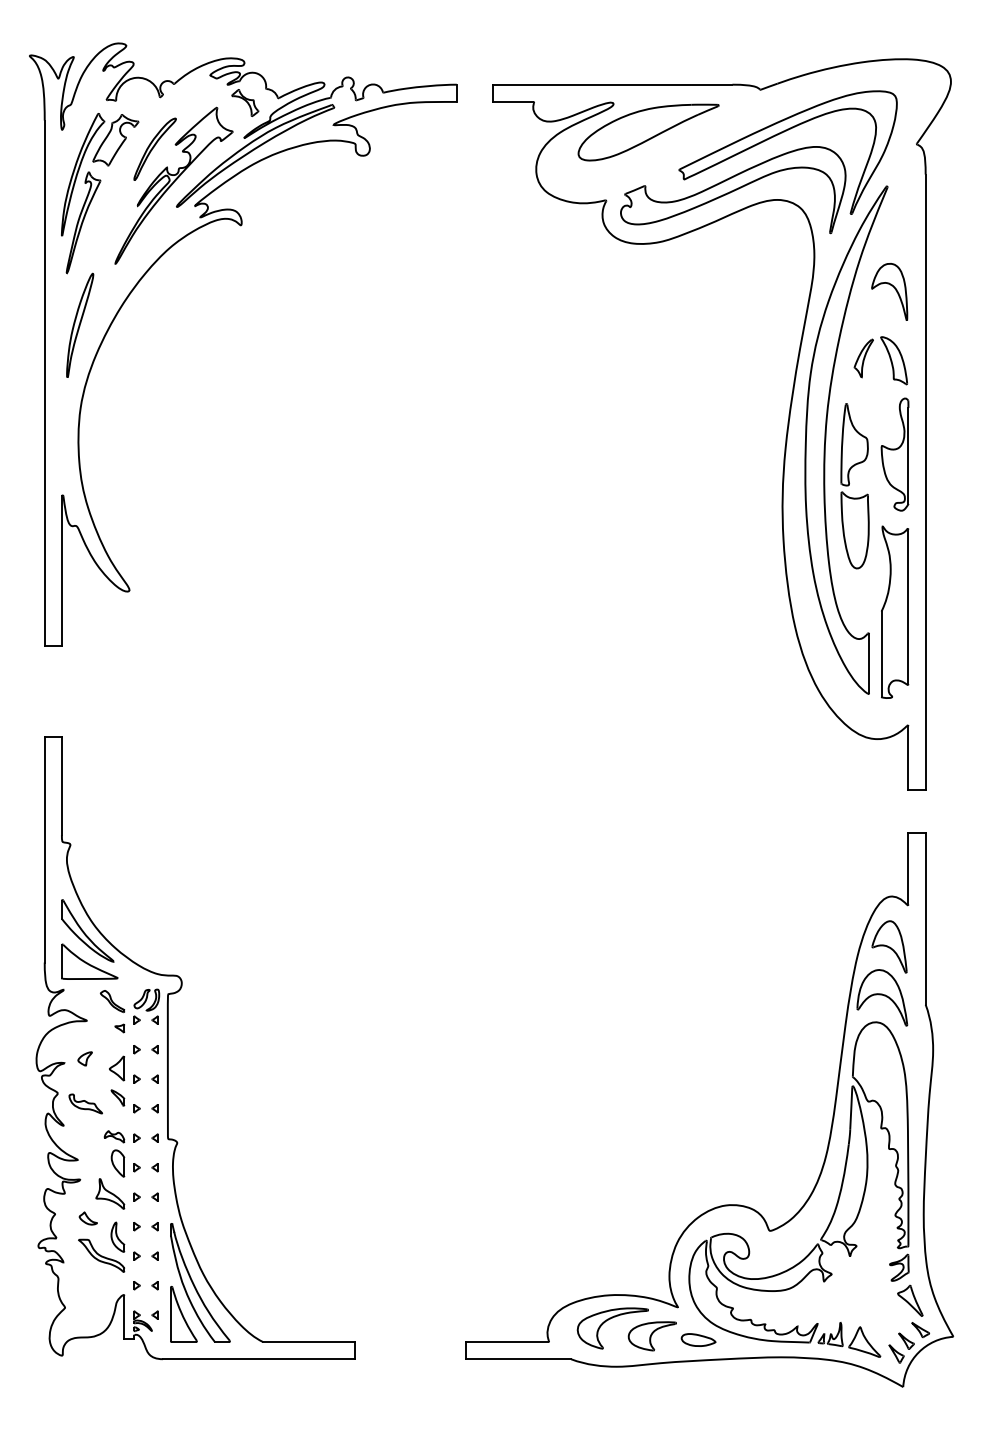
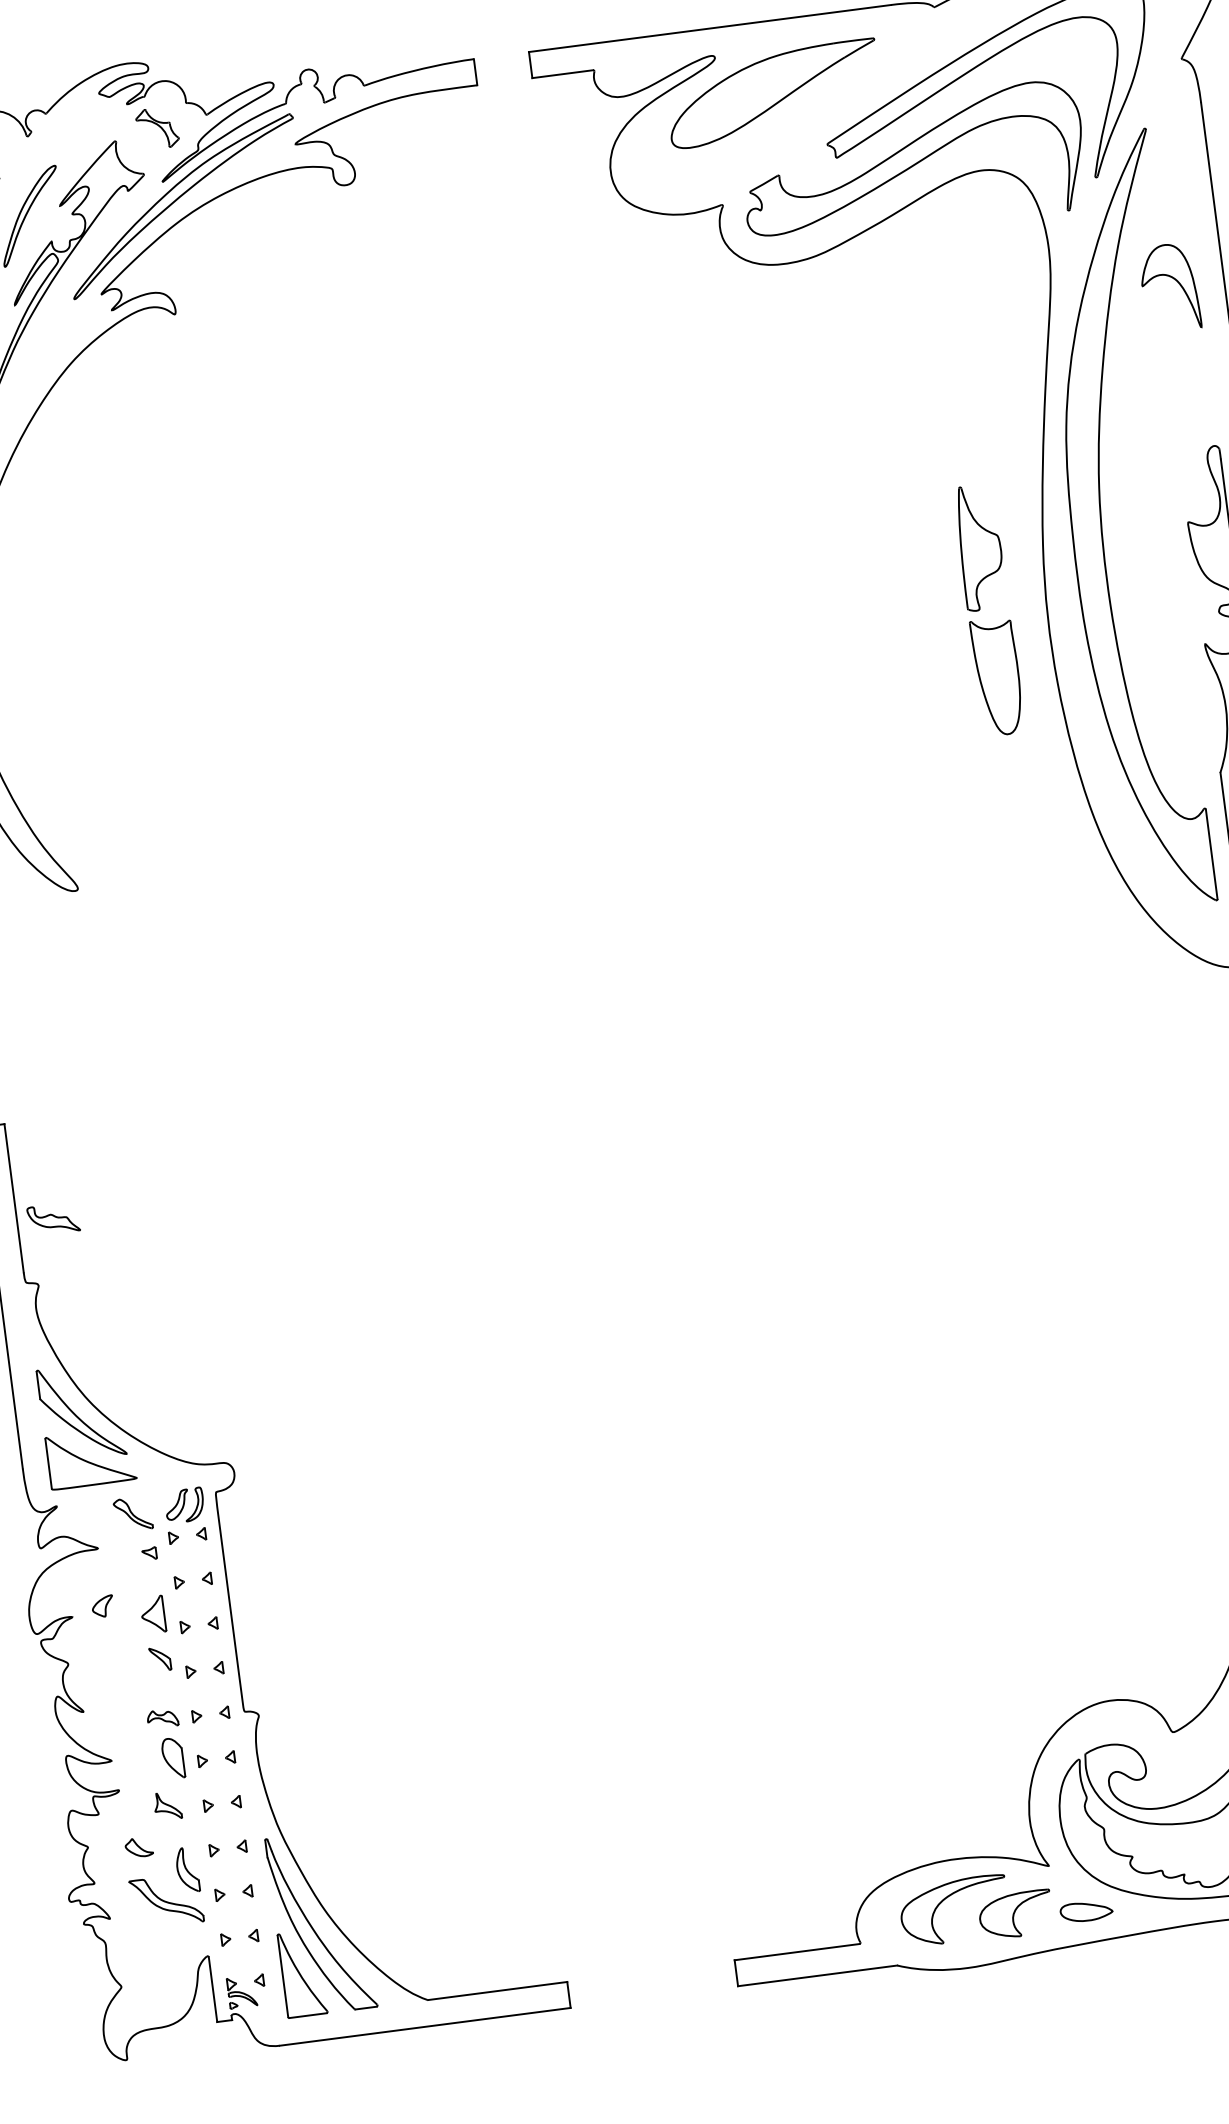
part: (889, 358) -> (1182, 388), removed
part: (854, 486) -> (988, 610), moved
part: (85, 1103) -> (53, 1218), moved
part: (110, 1193) -> (167, 1805), size x0.6

